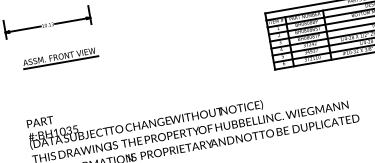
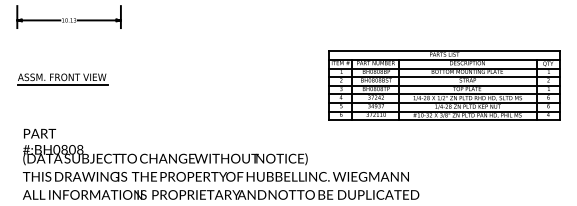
part: (60, 58) -> (62, 79), moved
text: (65, 130) -> (68, 149), #:BH1035 -> #:BH0808

